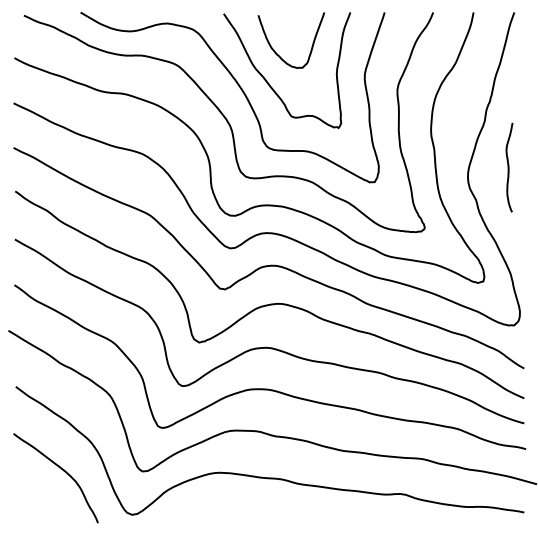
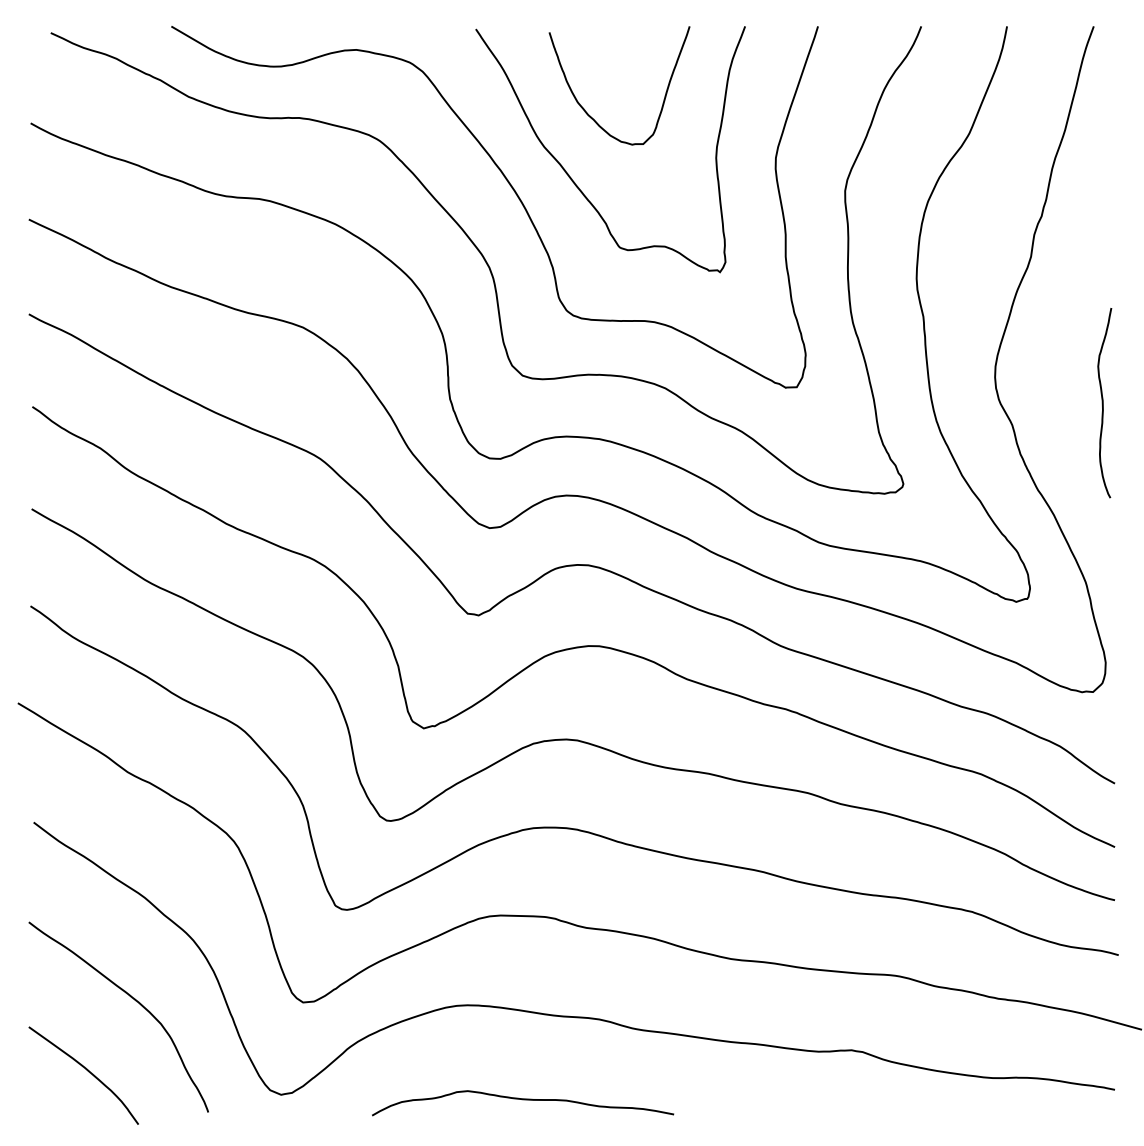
curve: (509, 167) -> (1104, 402), moved
curve: (39, 503) -> (83, 1070), added
curve: (245, 517) -> (522, 1100), added

